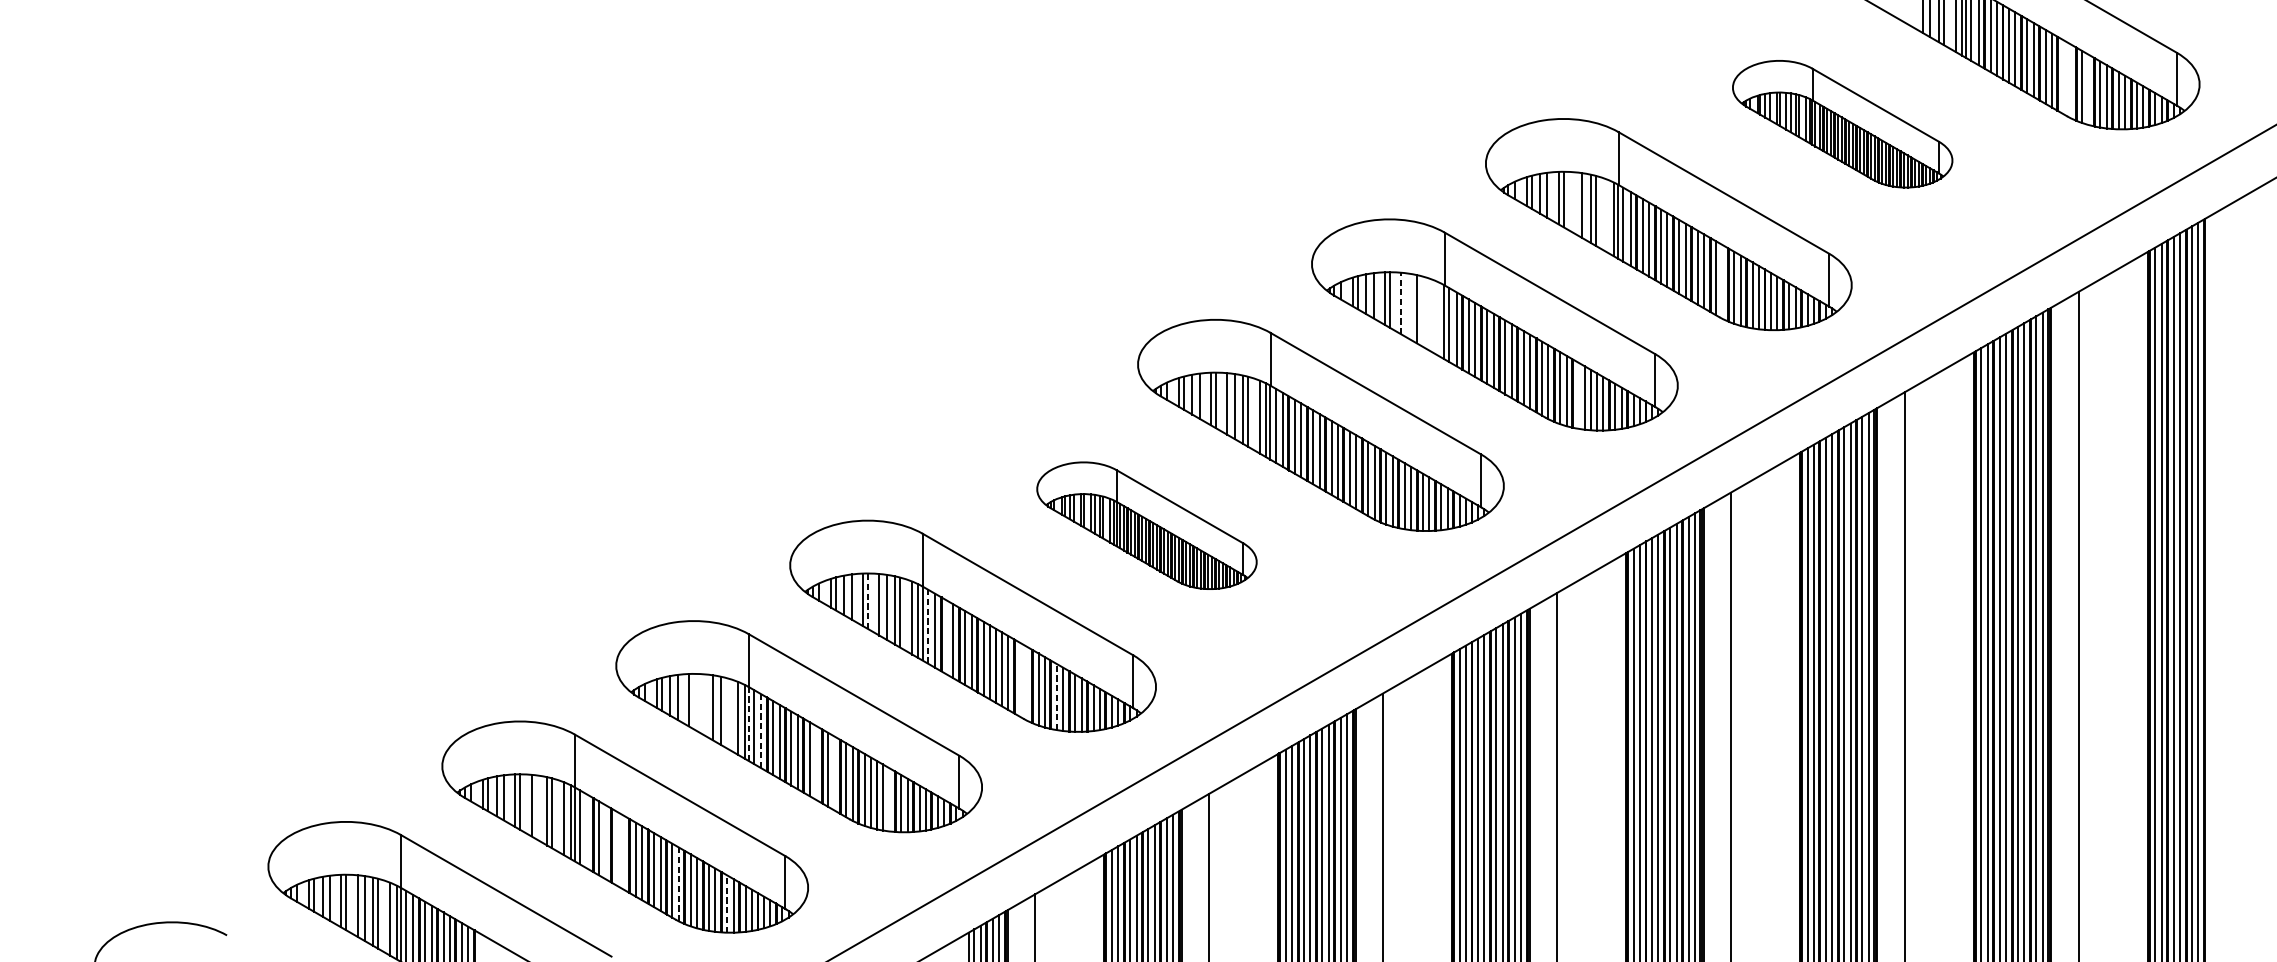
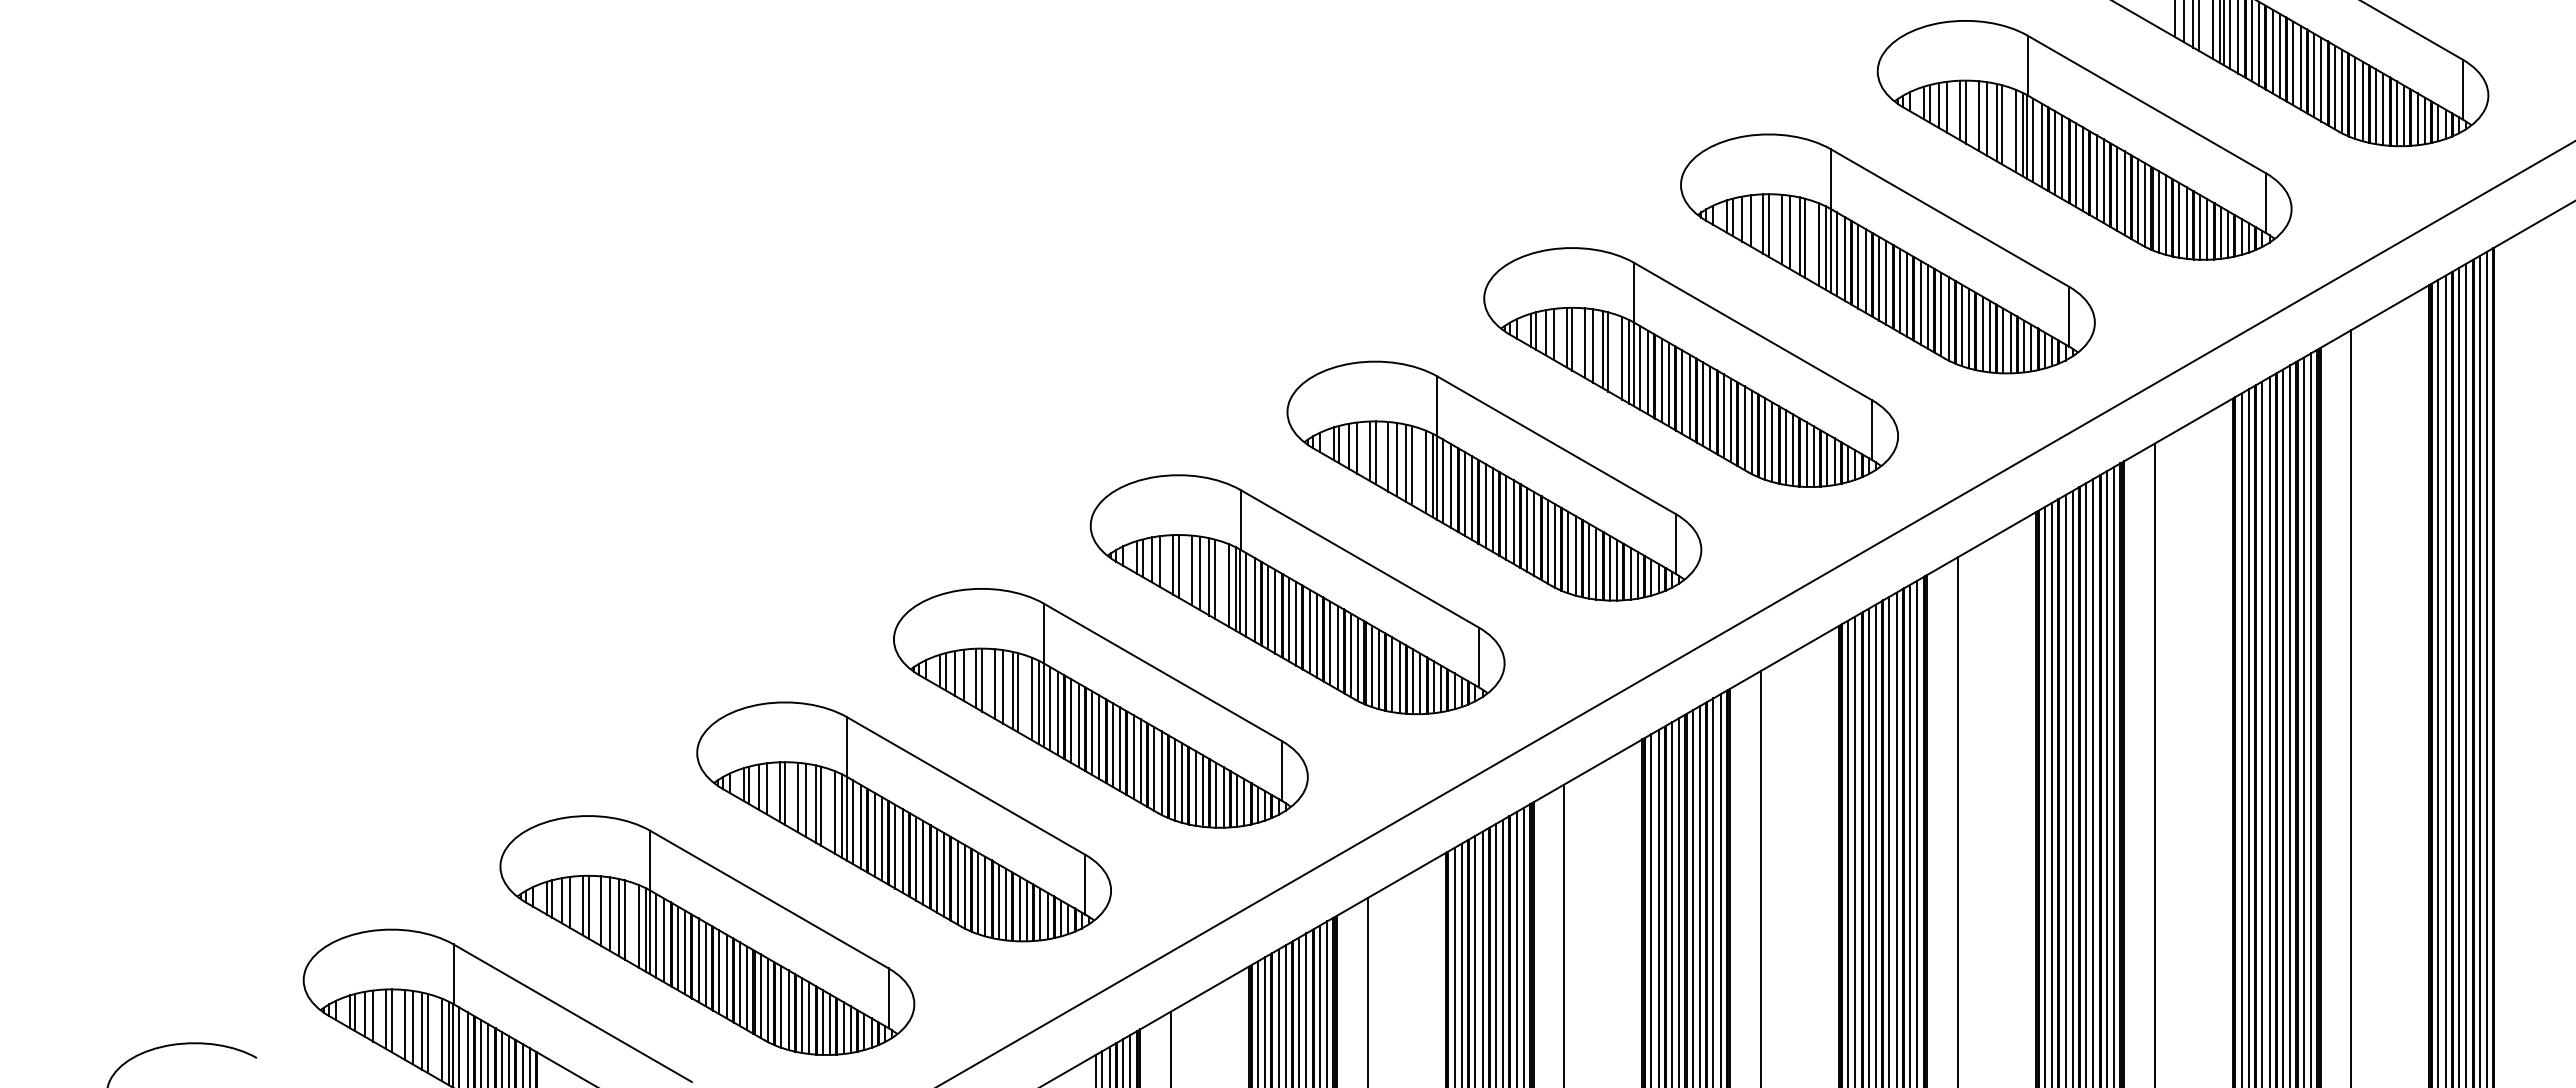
line: (2063, 77) -> (2334, 87), added
line: (2070, 80) -> (2342, 91), added
line: (2088, 89) -> (2362, 101), added
part: (1842, 124) -> (2084, 140), size x1.67
line: (1574, 202) -> (1781, 229), added
line: (1608, 216) -> (1819, 244), added
line: (1722, 281) -> (1948, 318), added
line: (1401, 303) -> (1585, 343), dashed -> solid
line: (1408, 305) -> (1593, 345), added
line: (1421, 310) -> (1608, 351), added
line: (1434, 316) -> (1622, 357), added
line: (1440, 319) -> (1629, 361), added
line: (1578, 395) -> (1785, 447), added
part: (1146, 525) -> (1297, 594), size x1.67
line: (868, 600) -> (982, 679), dashed -> solid
line: (927, 626) -> (1049, 708), dashed -> solid
line: (947, 637) -> (1071, 721), added
line: (1020, 679) -> (1154, 768), added
line: (1026, 682) -> (1161, 772), added
line: (1056, 696) -> (1195, 787), dashed -> solid
line: (694, 701) -> (785, 793), added
line: (705, 705) -> (798, 797), added
line: (726, 712) -> (821, 805), added
line: (748, 723) -> (846, 818), dashed -> solid
line: (761, 731) -> (861, 827), dashed -> solid
line: (816, 762) -> (923, 862), added
line: (834, 773) -> (944, 874), added
line: (889, 799) -> (1006, 904), added
line: (538, 807) -> (609, 913), added
line: (587, 831) -> (664, 940), added
line: (605, 842) -> (685, 952), added
line: (617, 849) -> (698, 960), added
line: (623, 852) -> (705, 964), added
line: (678, 884) -> (767, 1000), dashed -> solid
line: (726, 903) -> (822, 1022), dashed -> solid

